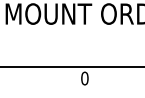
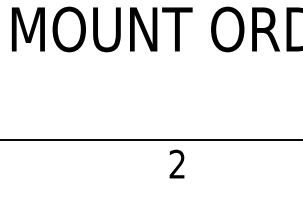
text: (84, 78) -> (176, 164), 0 -> 2

